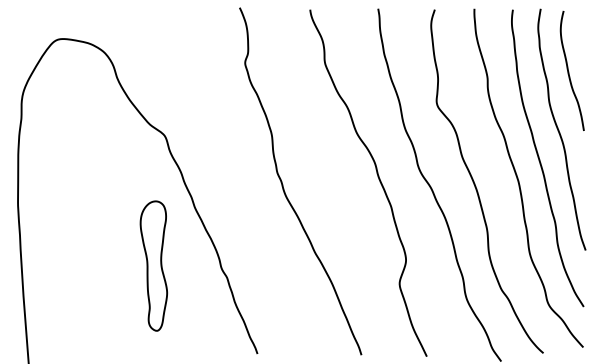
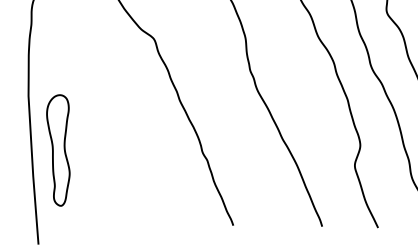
part: (153, 265) -> (58, 149), moved

